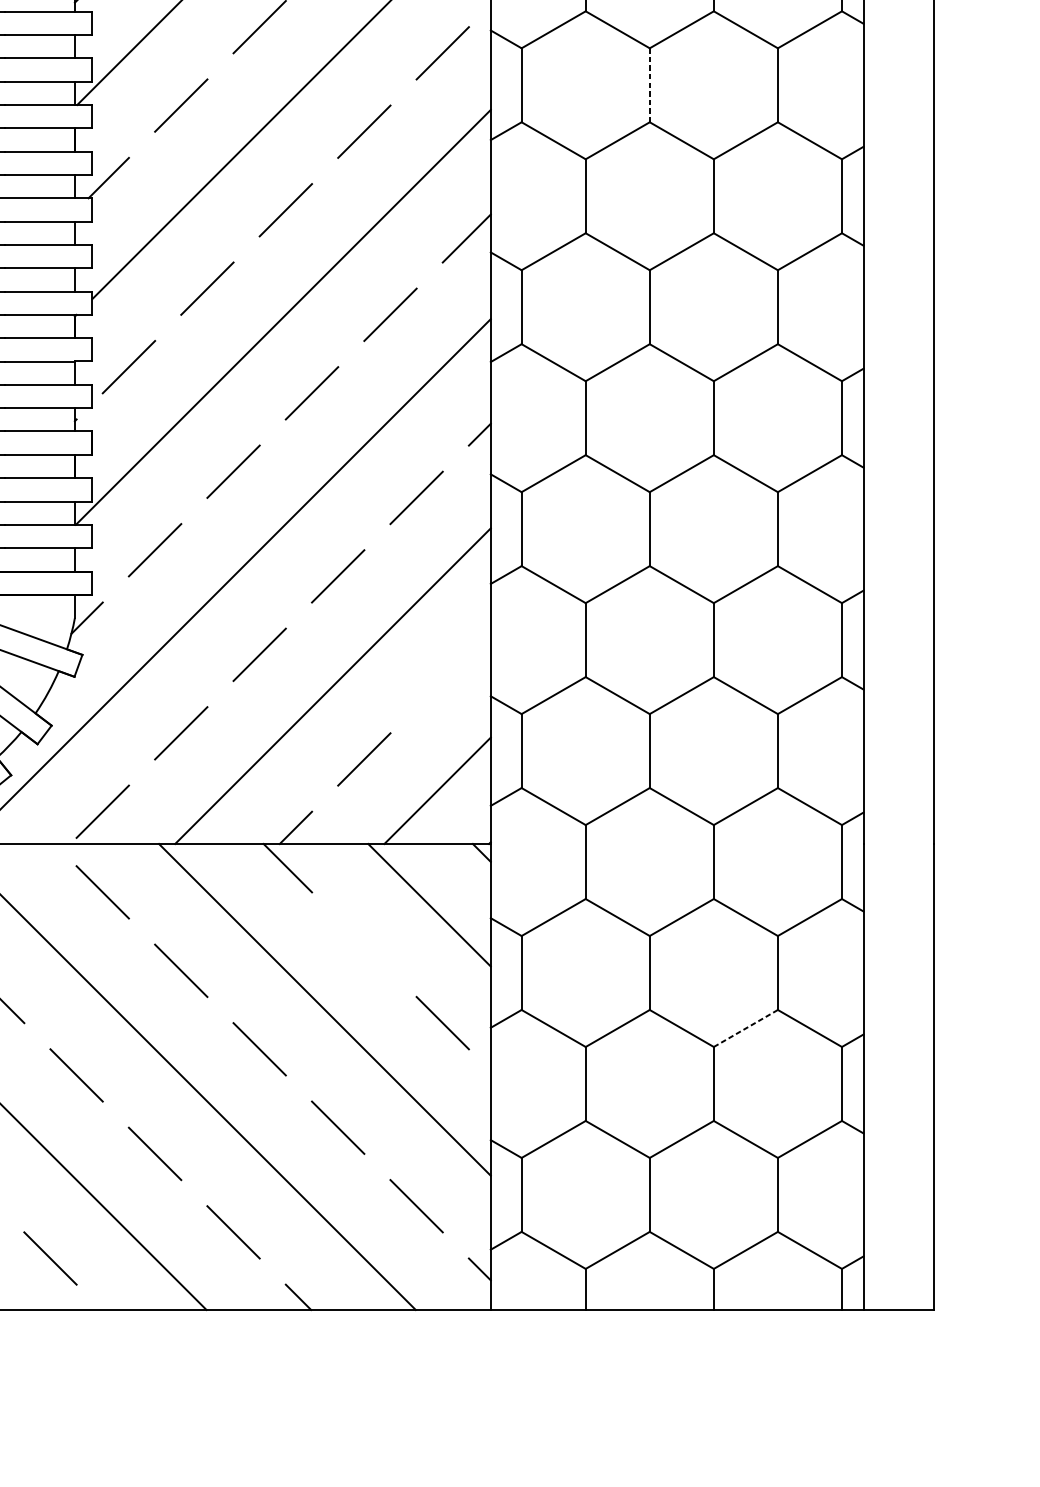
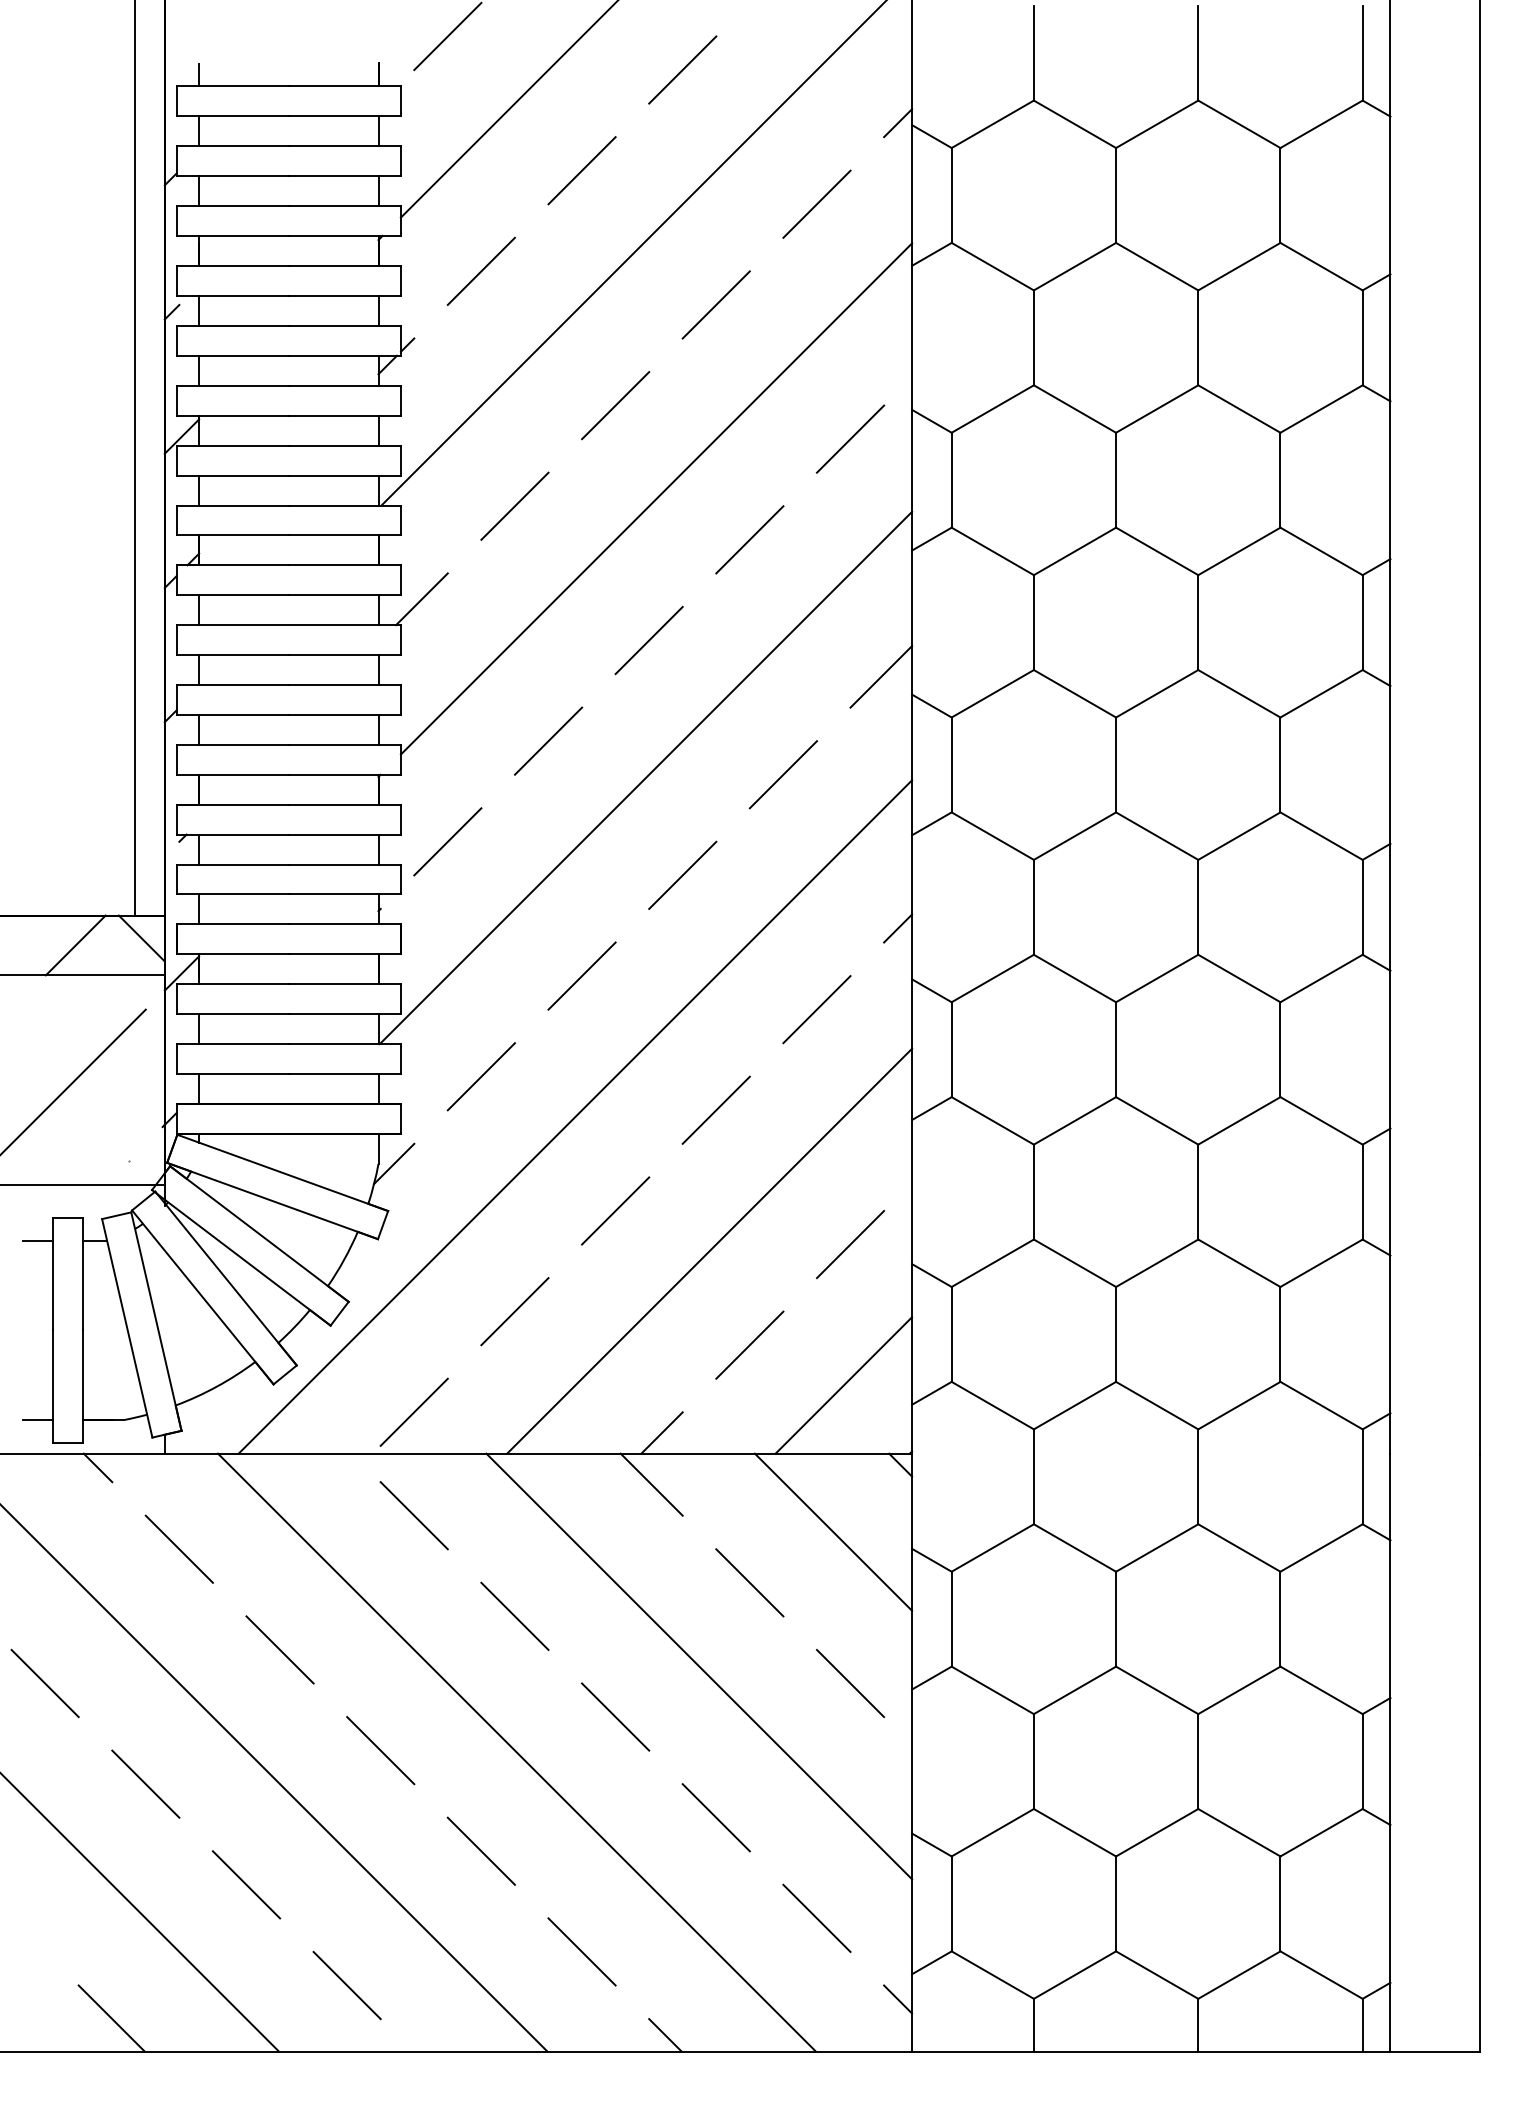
line: (650, 85) -> (1116, 480), dashed -> solid
line: (442, 680) -> (850, 1244), added
line: (364, 944) -> (749, 1582), added
line: (745, 1028) -> (1238, 1690), dashed -> solid

